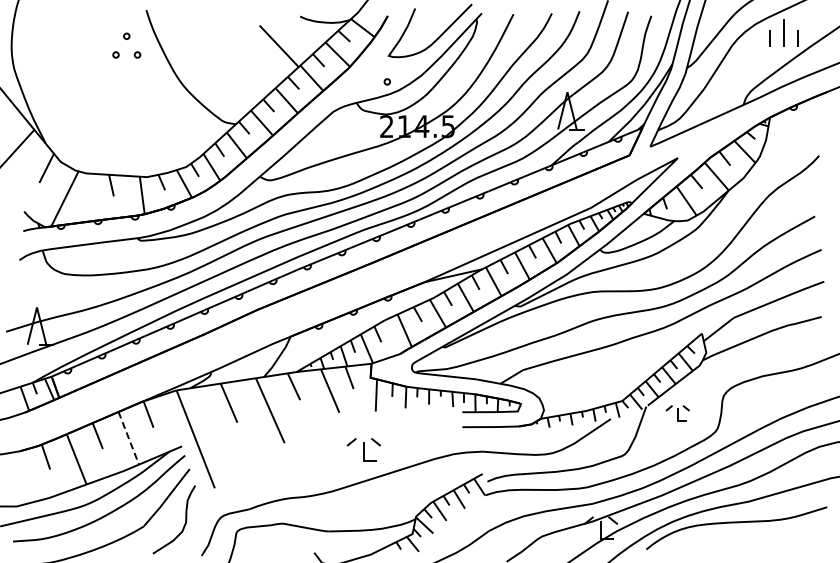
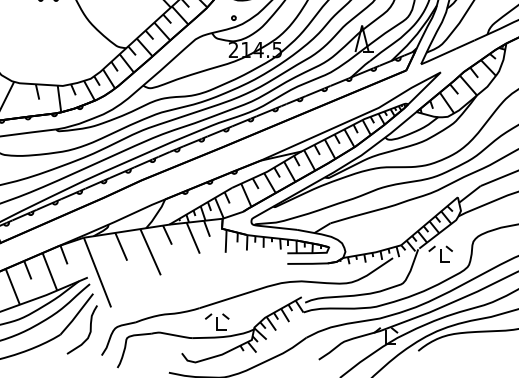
part: (677, 413) -> (440, 254), size x1.43
line: (128, 438) -> (49, 271), dashed -> solid
part: (363, 449) -> (216, 321), moved

